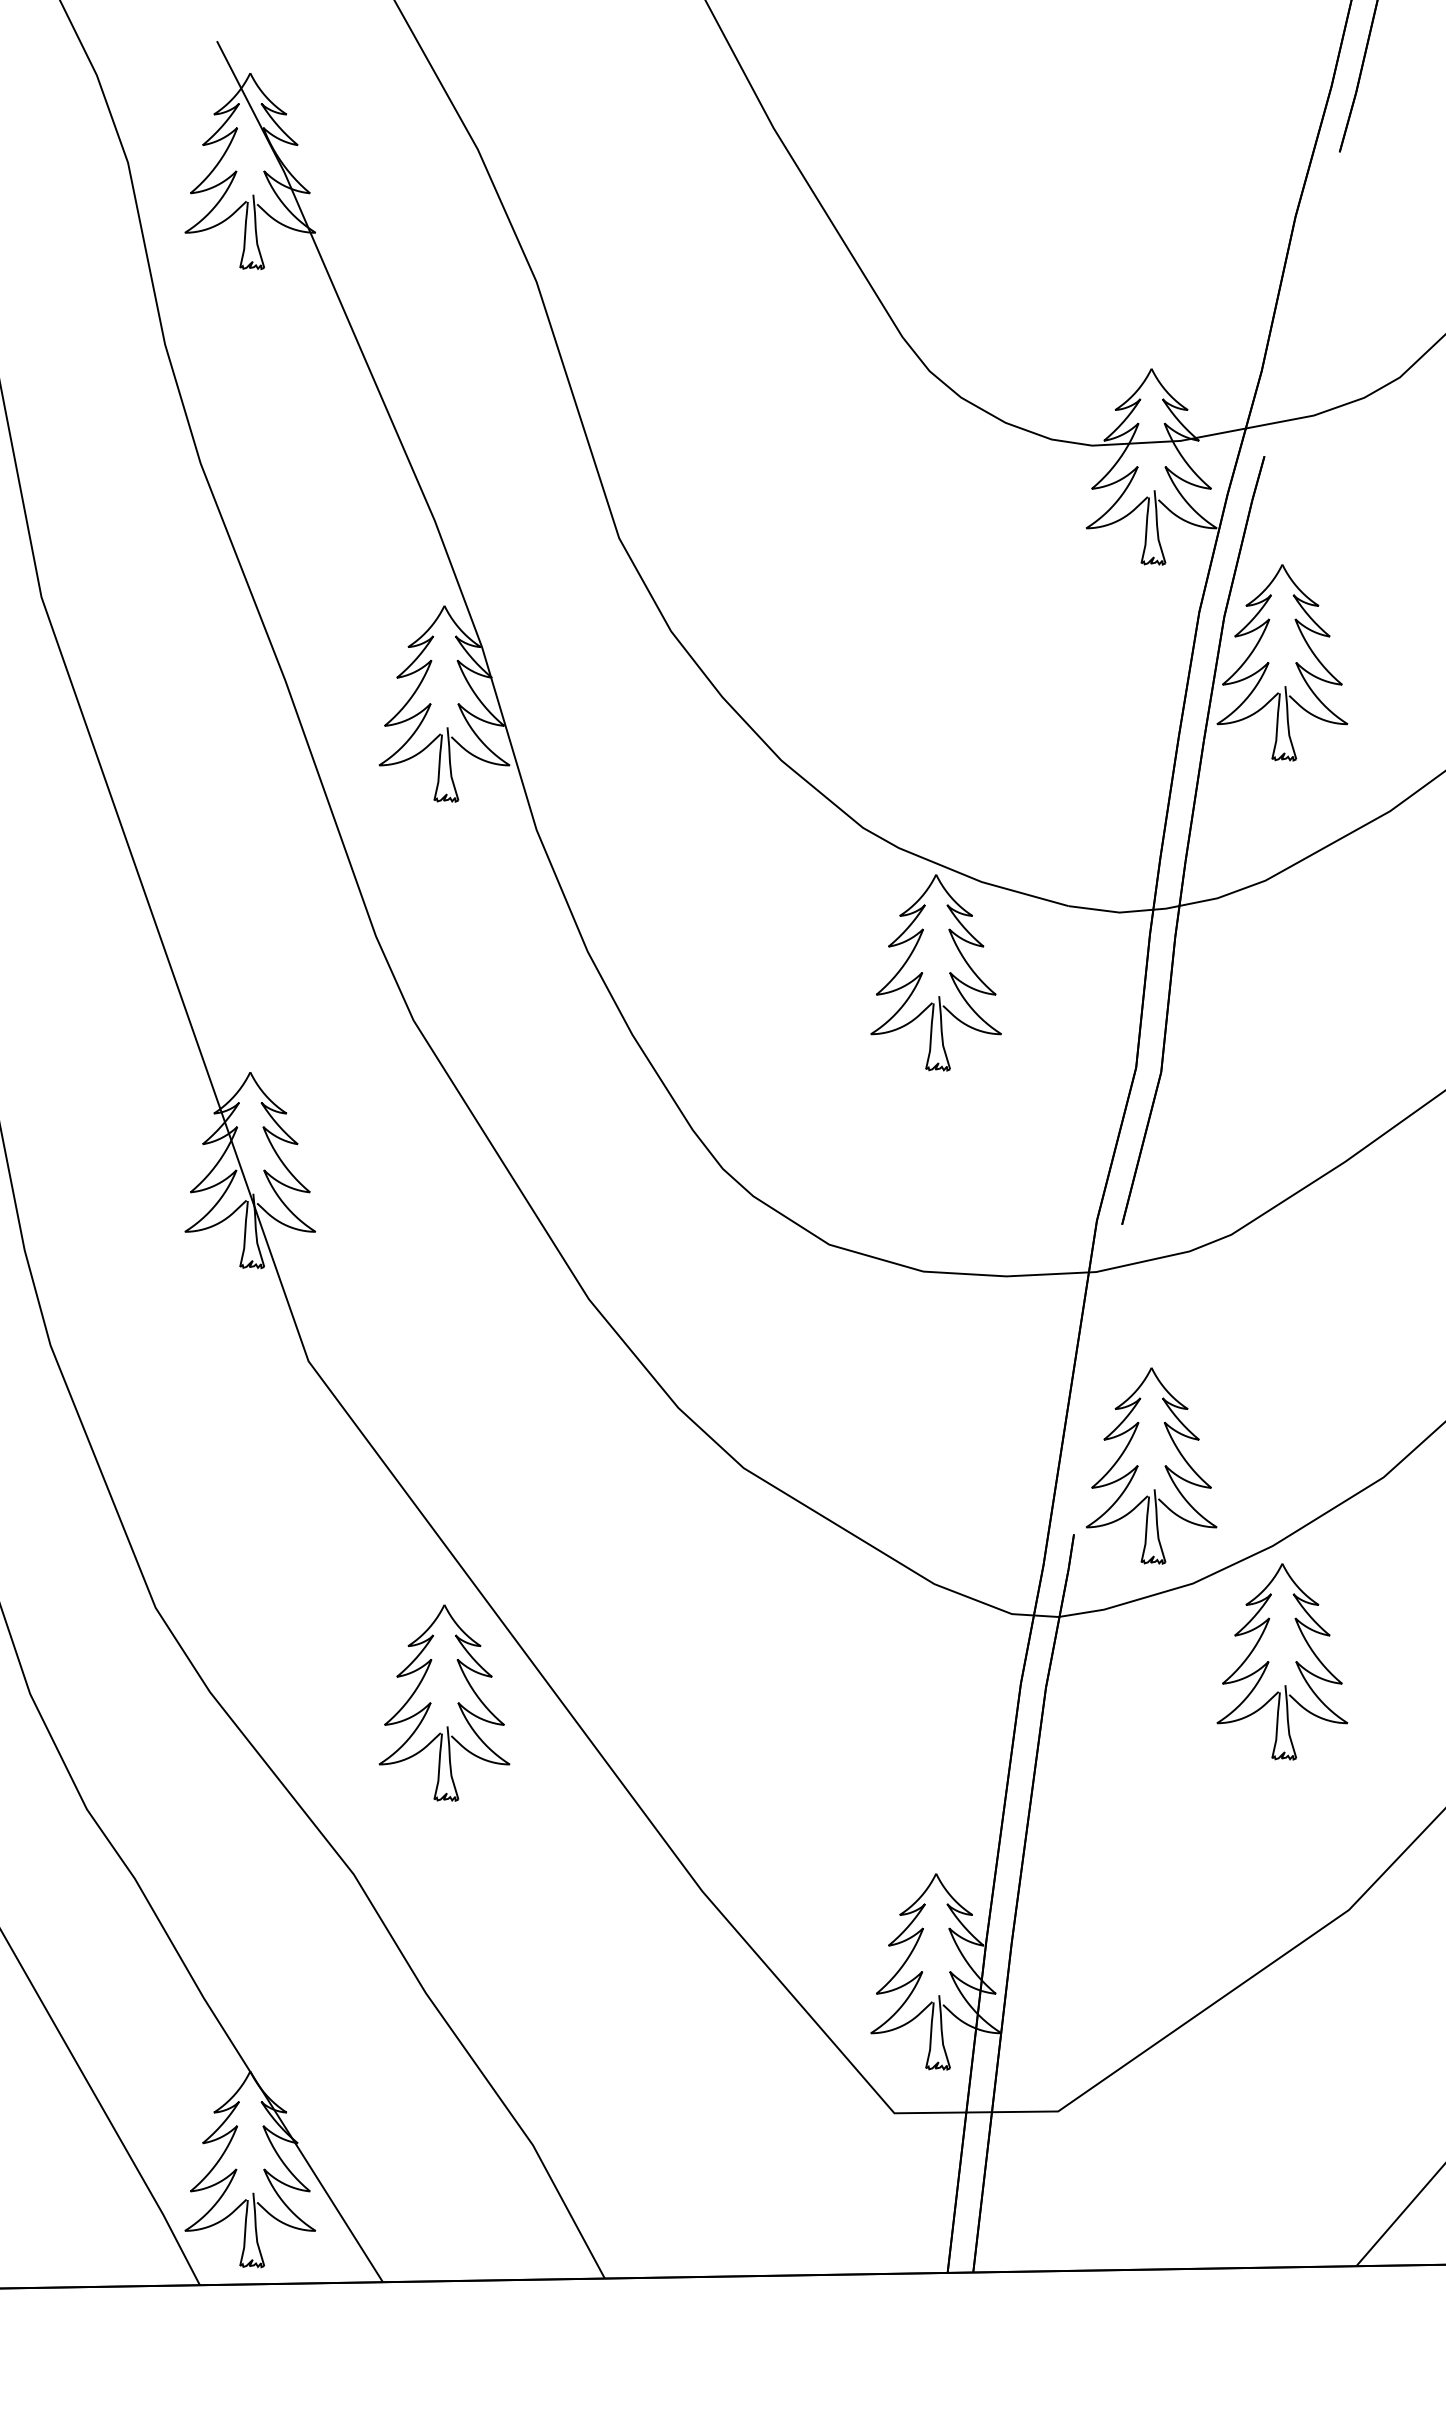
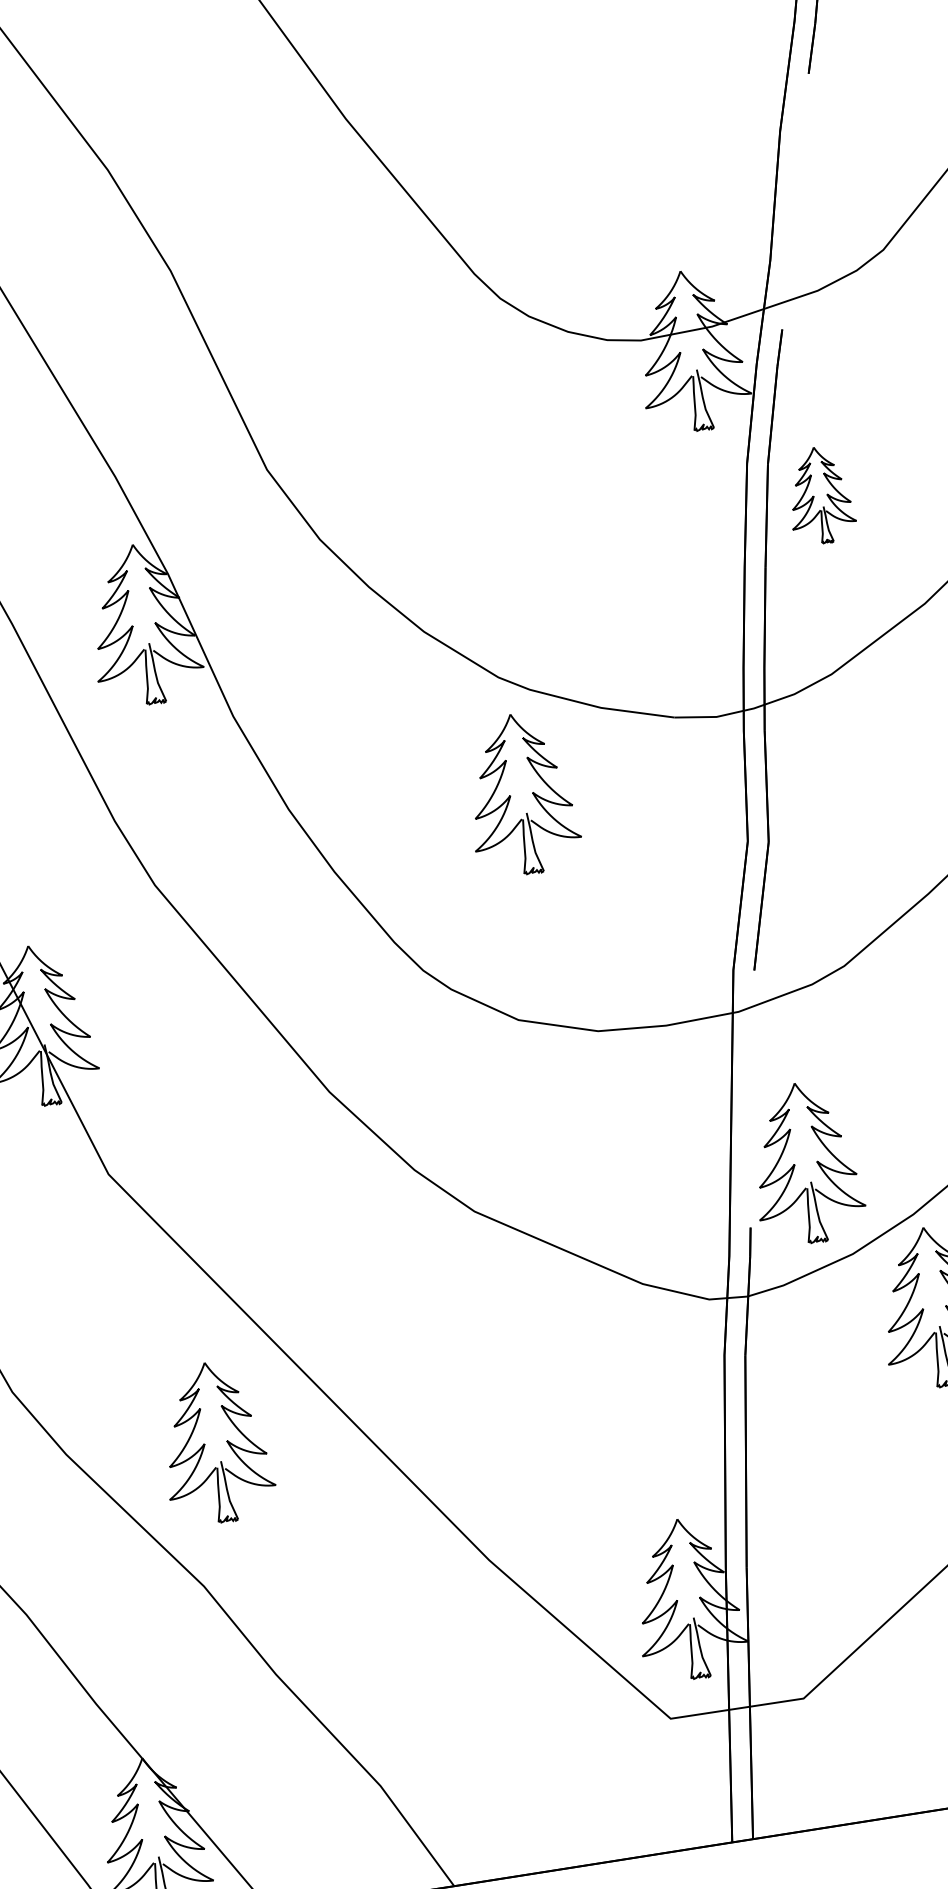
part: (1282, 662) -> (820, 495), size x0.6
part: (935, 972) -> (520, 794), moved
part: (431, 1703) -> (205, 1444), moved

